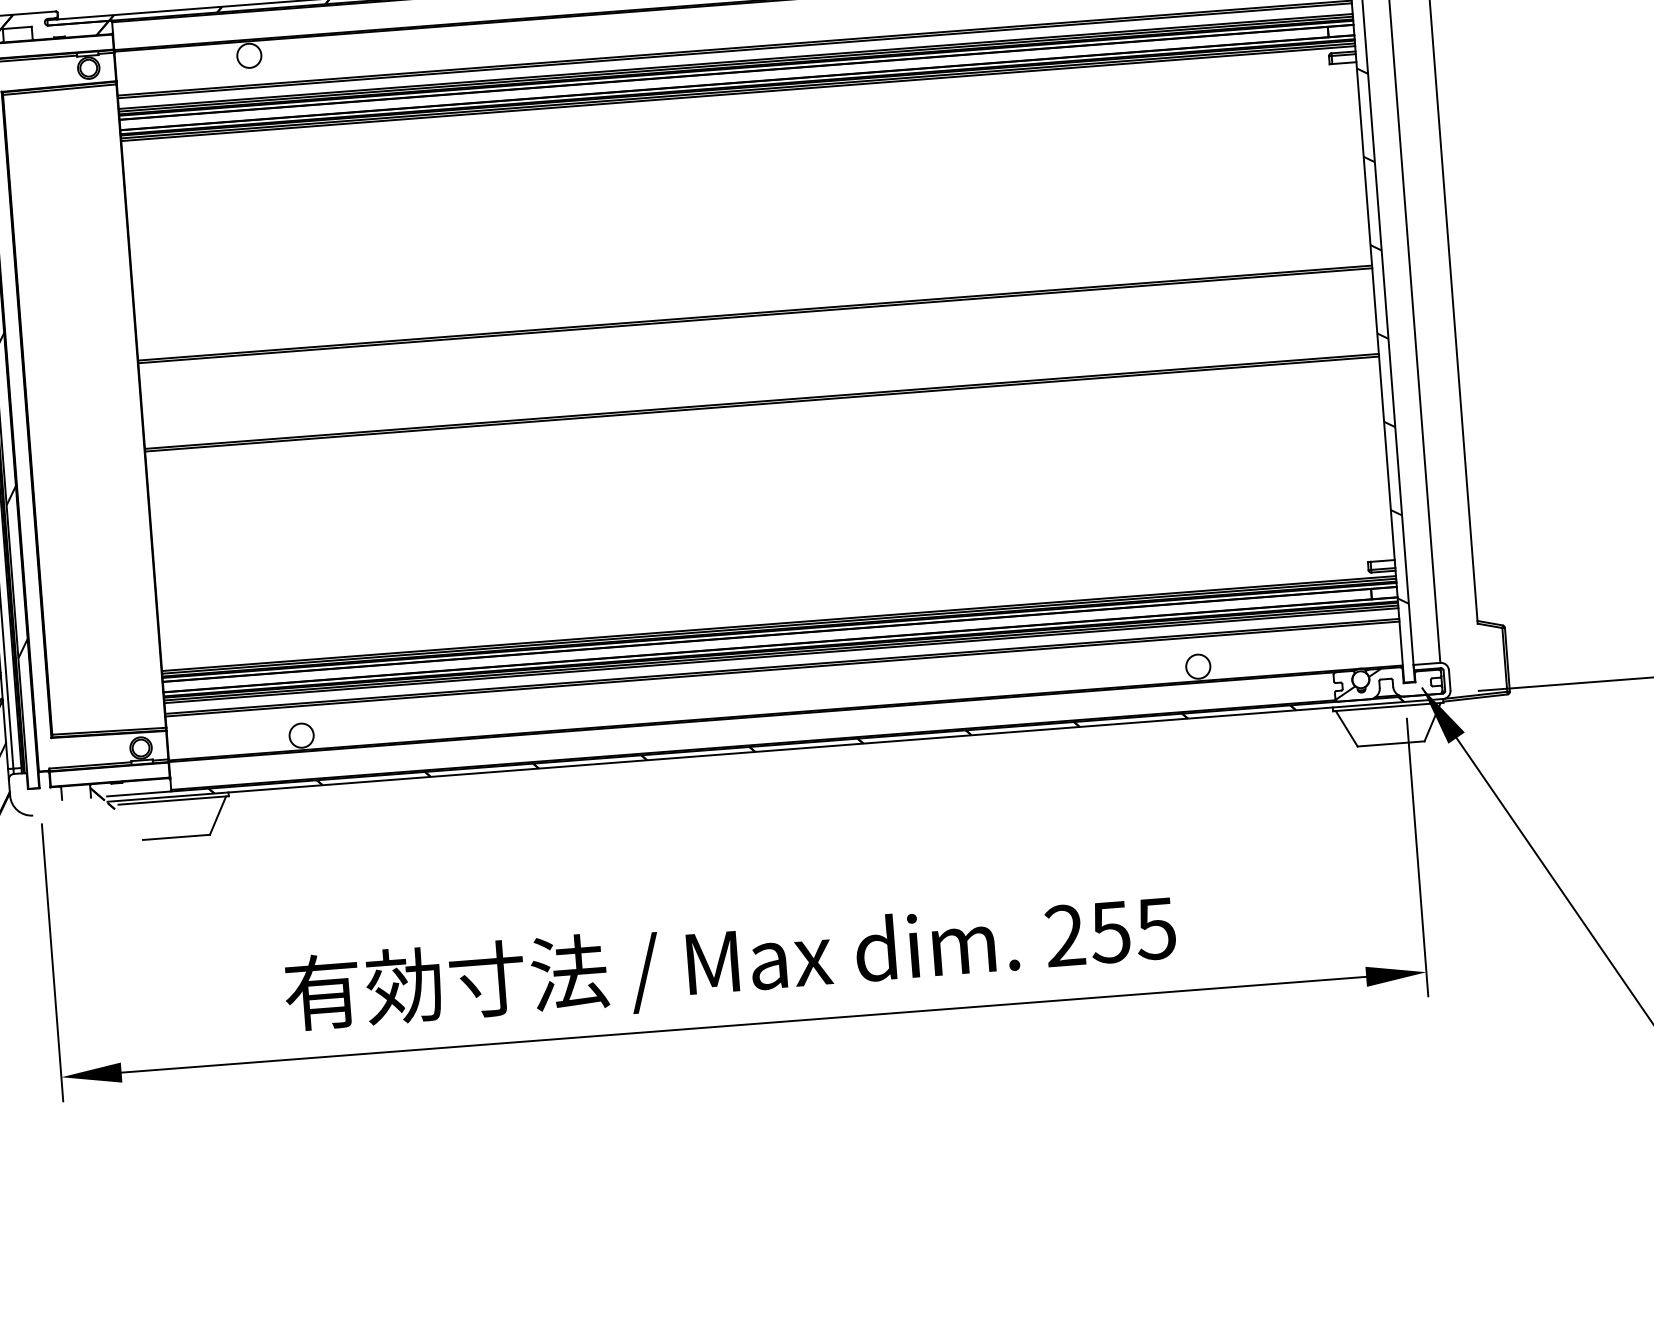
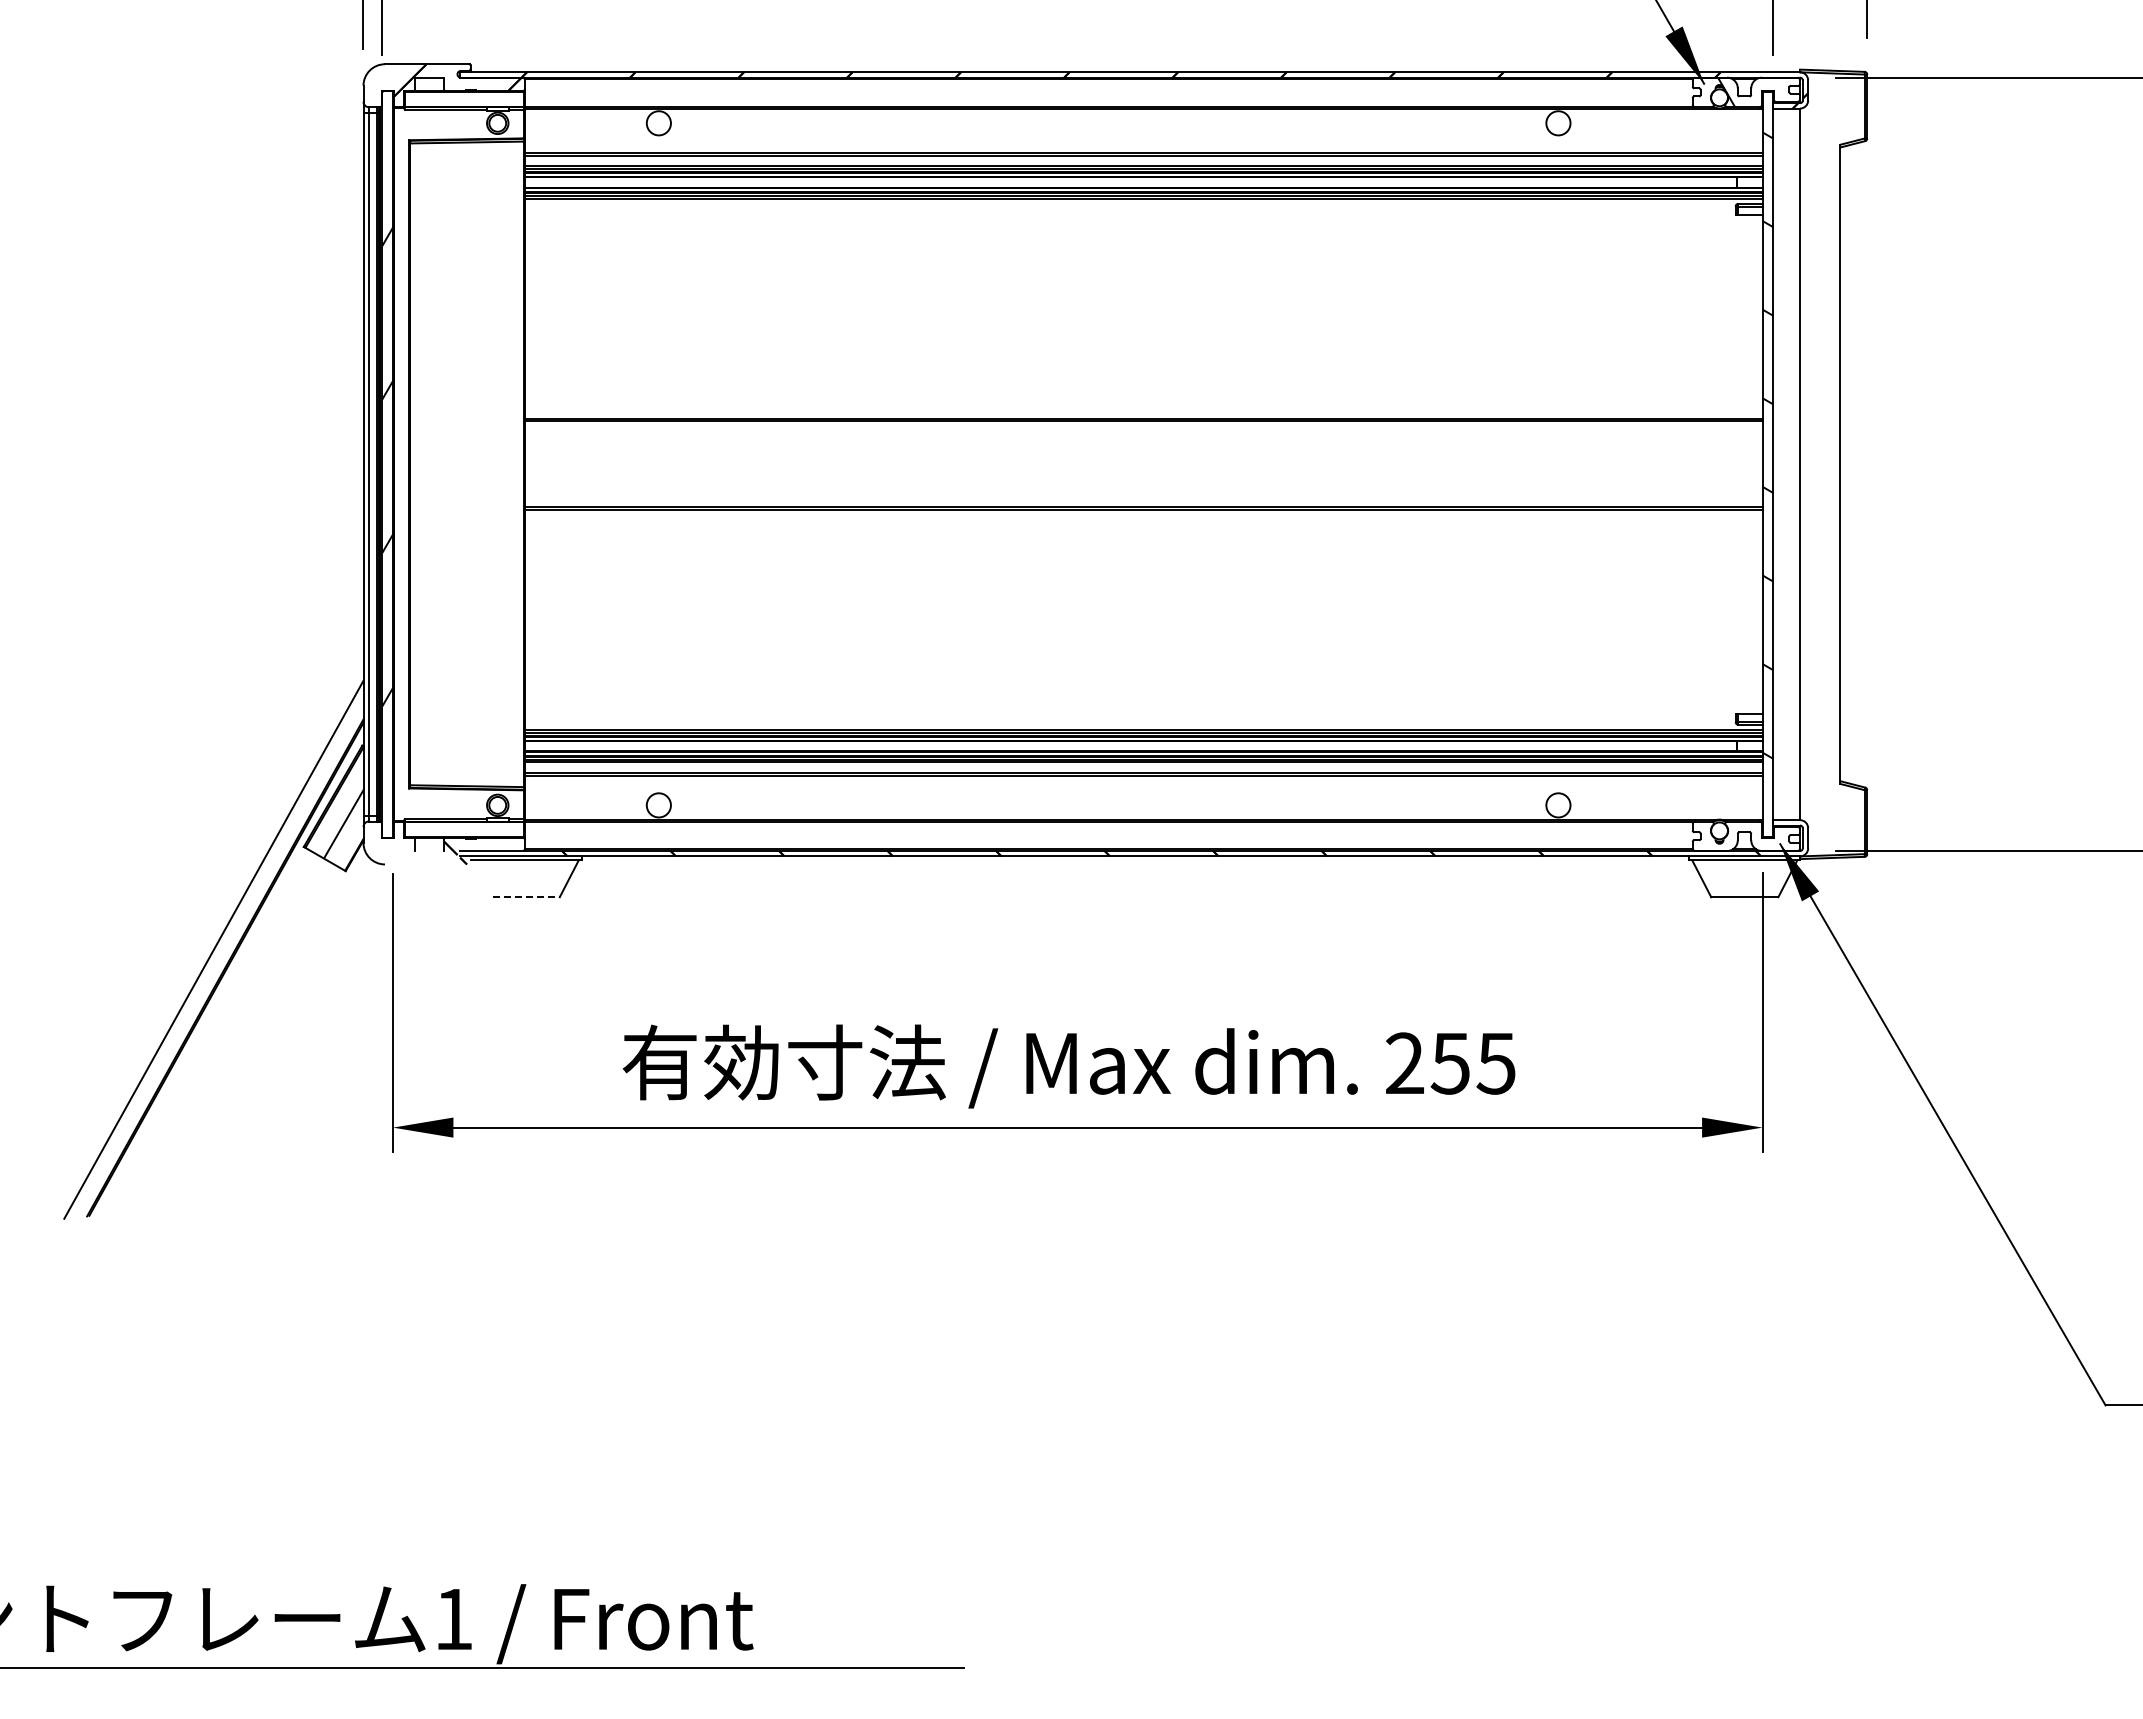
hatch: (1358, 684) -> (1716, 835), removed
line: (176, 837) -> (526, 897), solid -> dashed

